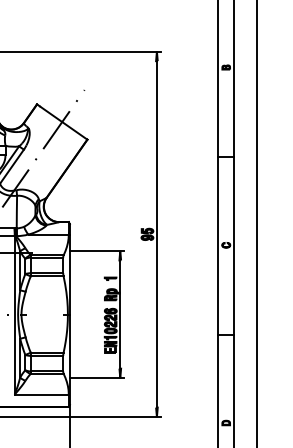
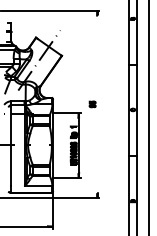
line: (156, 234) -> (97, 104), removed

